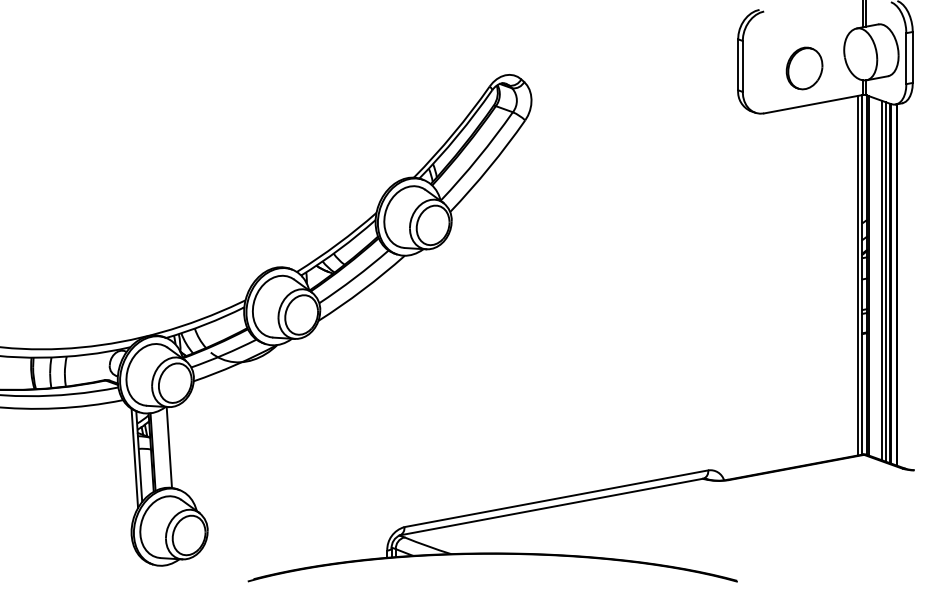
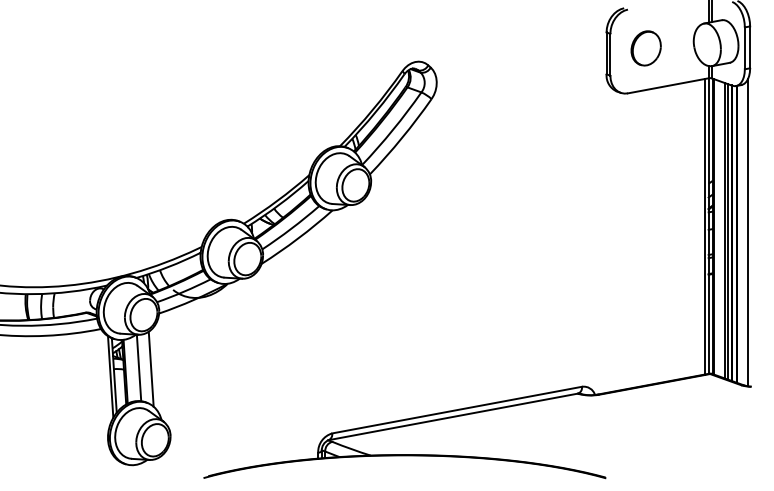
part: (803, 68) -> (645, 48), moved
line: (910, 282) -> (748, 232), added
line: (183, 448) -> (150, 368), added

